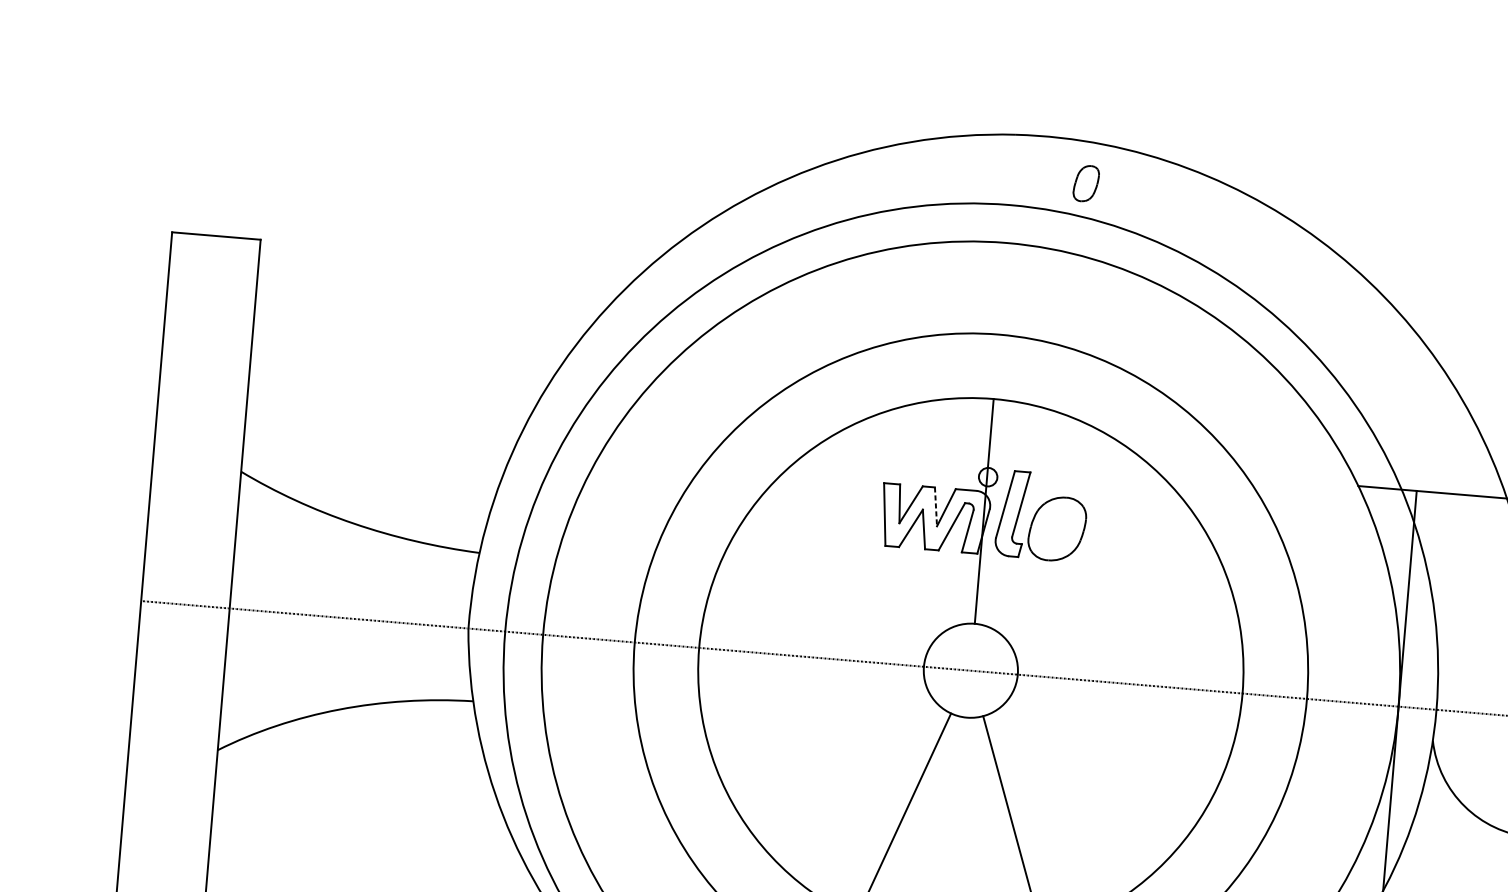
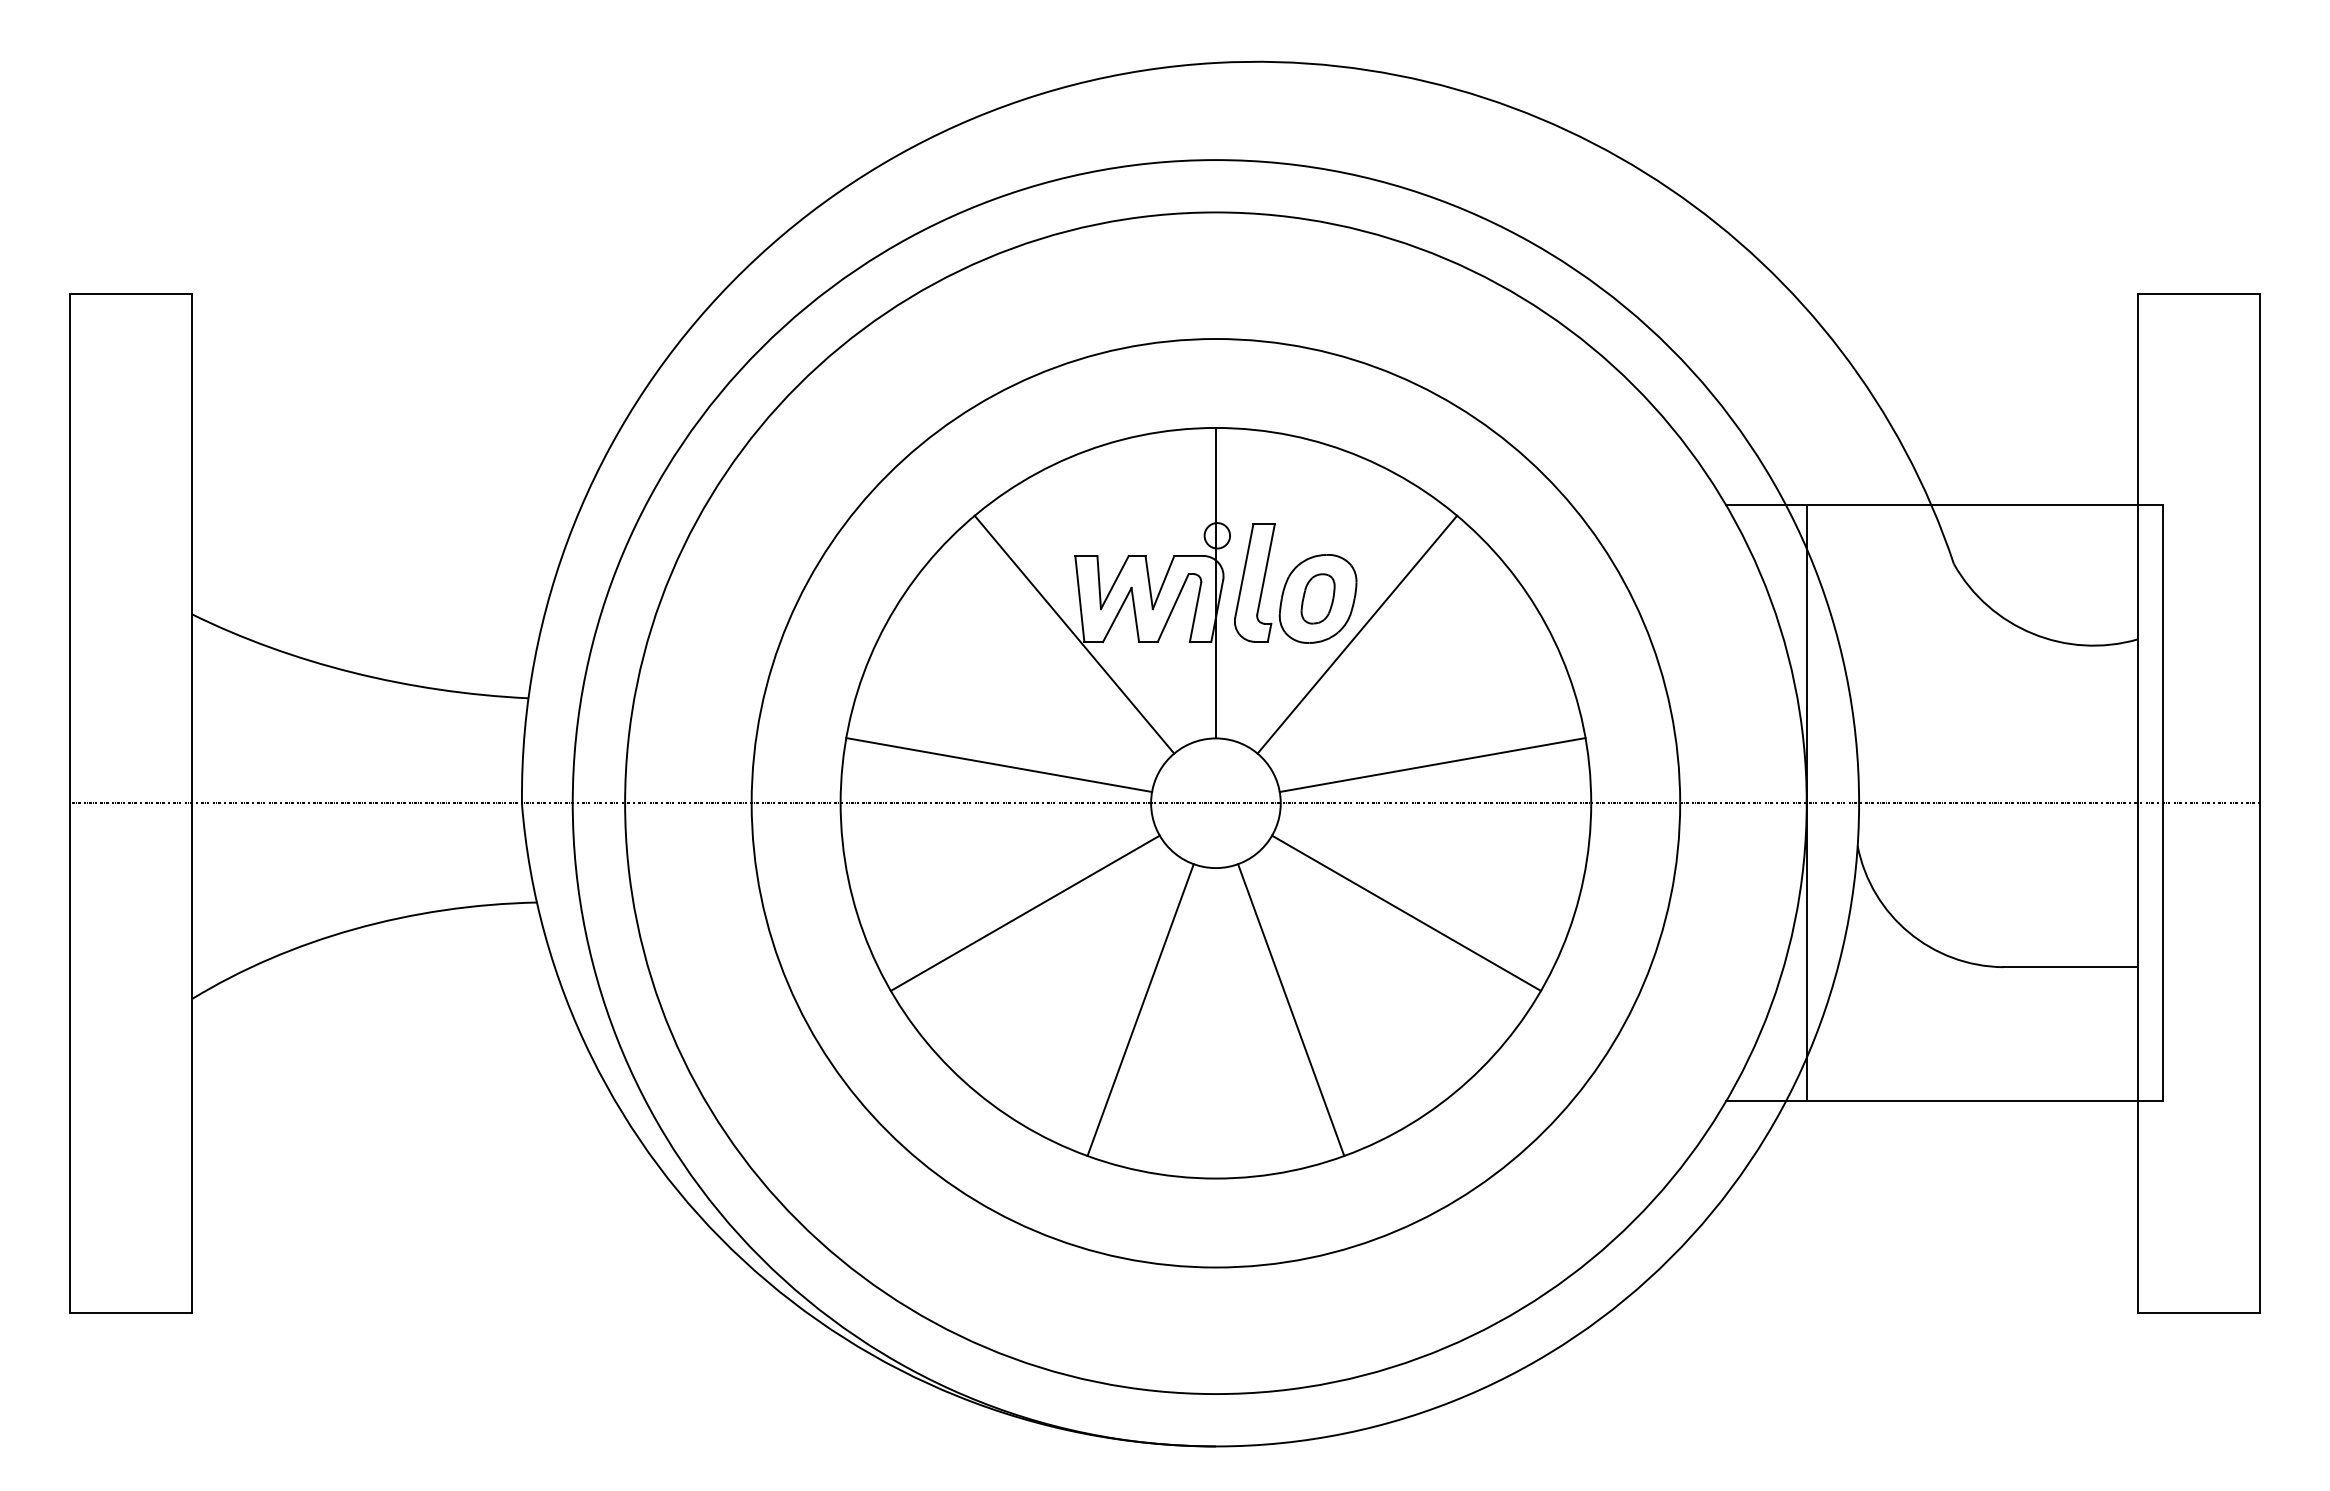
part: (1085, 183) -> (1317, 598), moved
line: (936, 506) -> (1149, 582), dashed -> solid
line: (878, 539) -> (1074, 634), added
line: (1083, 557) -> (1357, 634), added
line: (816, 630) -> (999, 765), added
line: (1129, 656) -> (1432, 765), added
line: (825, 738) -> (1024, 912), added
line: (1102, 761) -> (1406, 912), added

